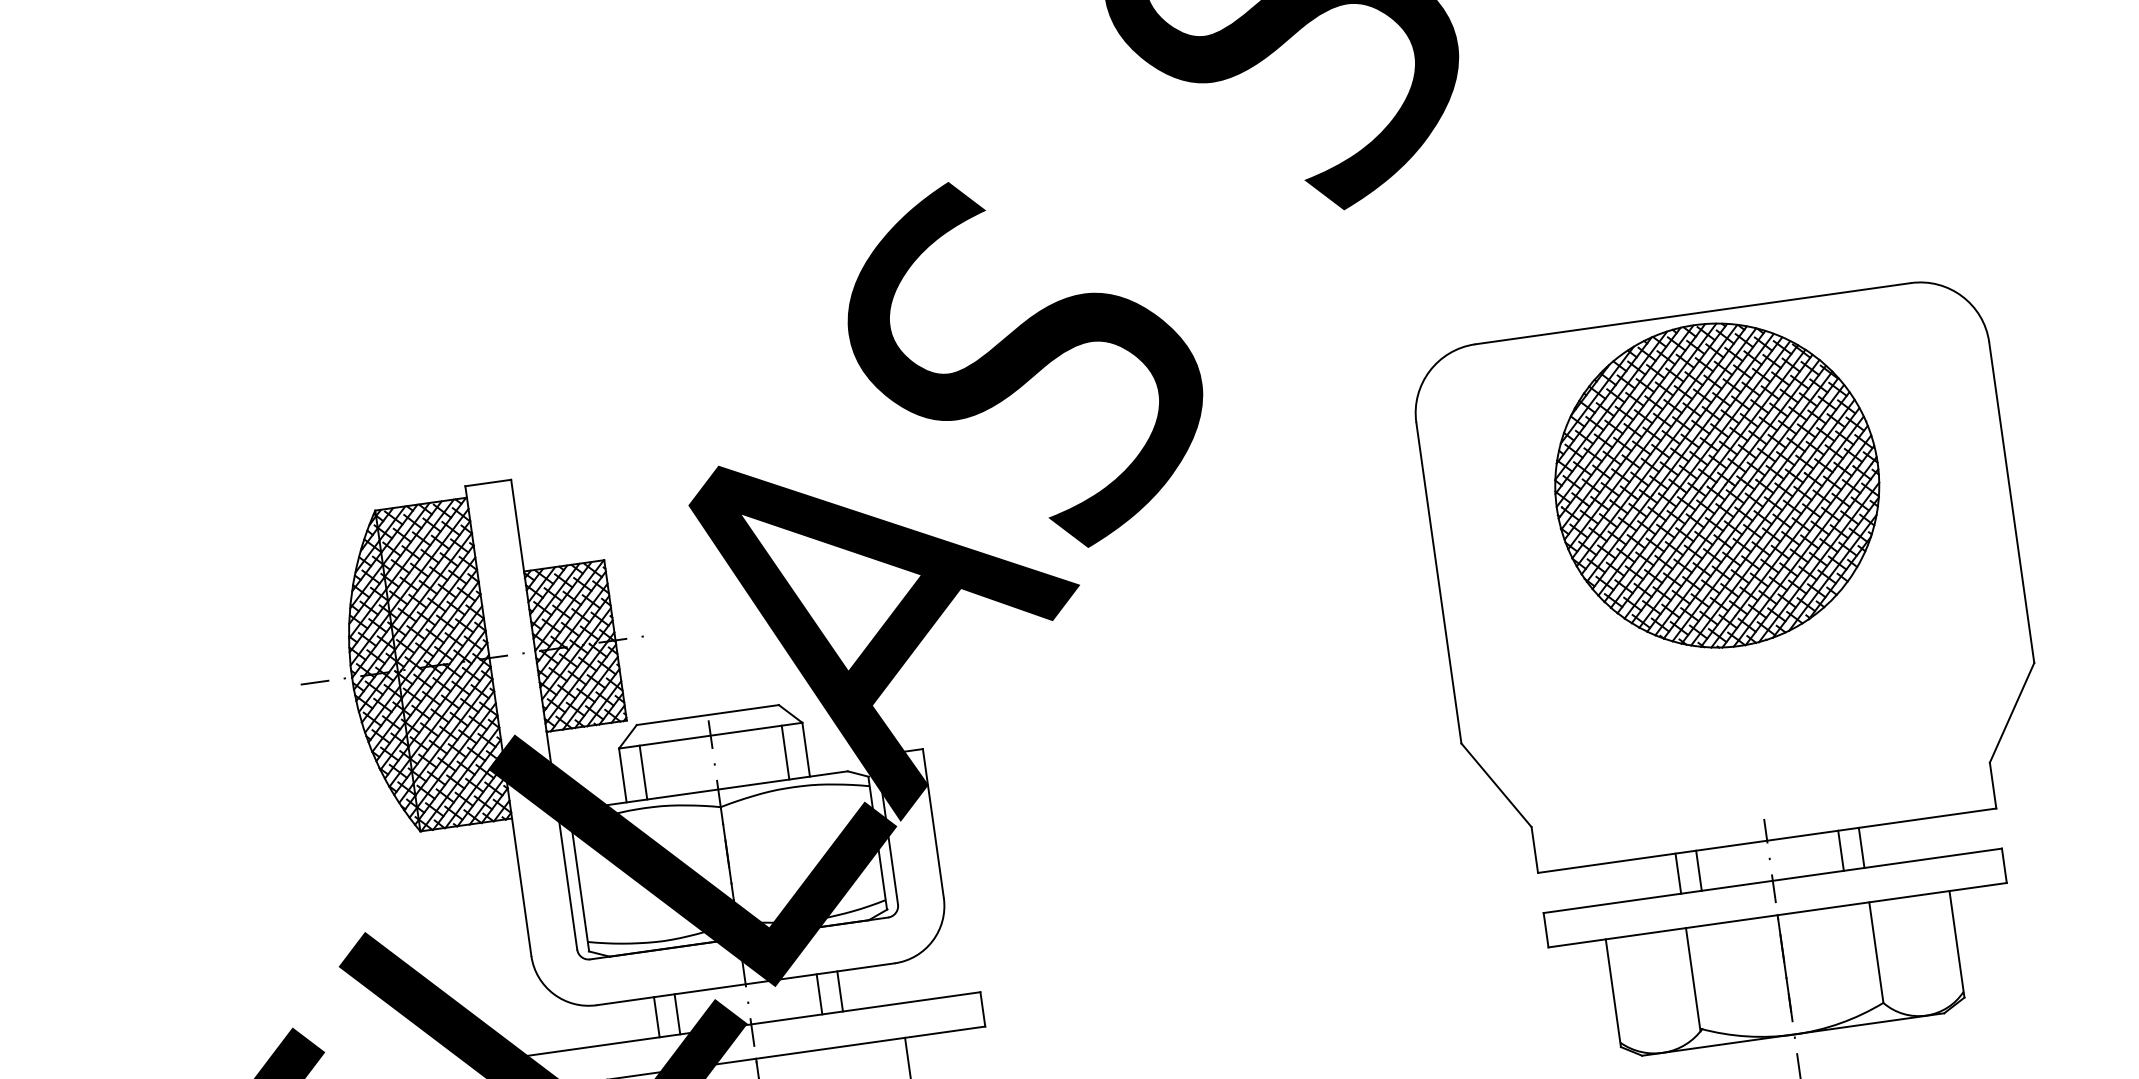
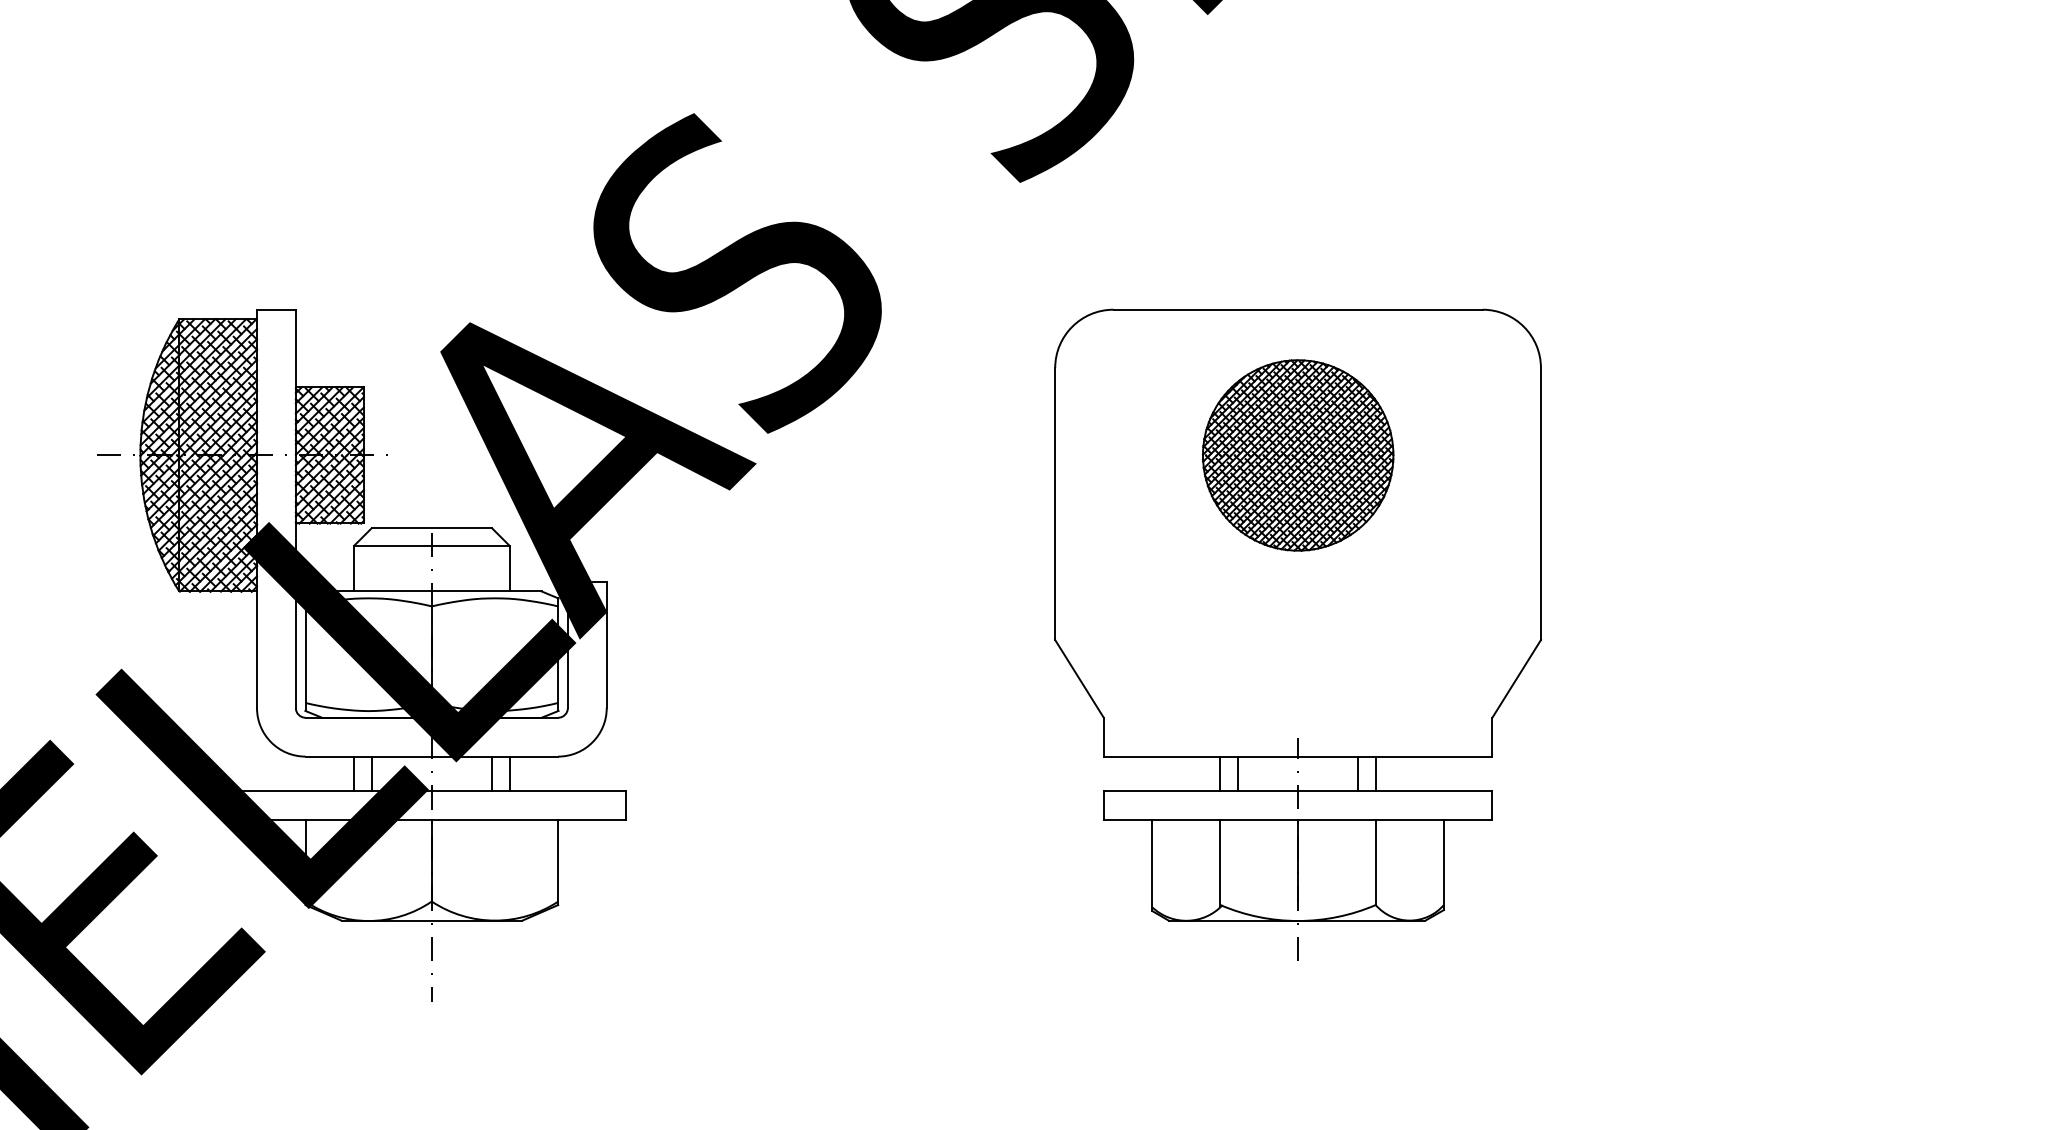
part: (1717, 485) -> (1298, 455), size x0.7
line: (785, 752) -> (492, 568), removed
line: (643, 772) -> (371, 568), removed

